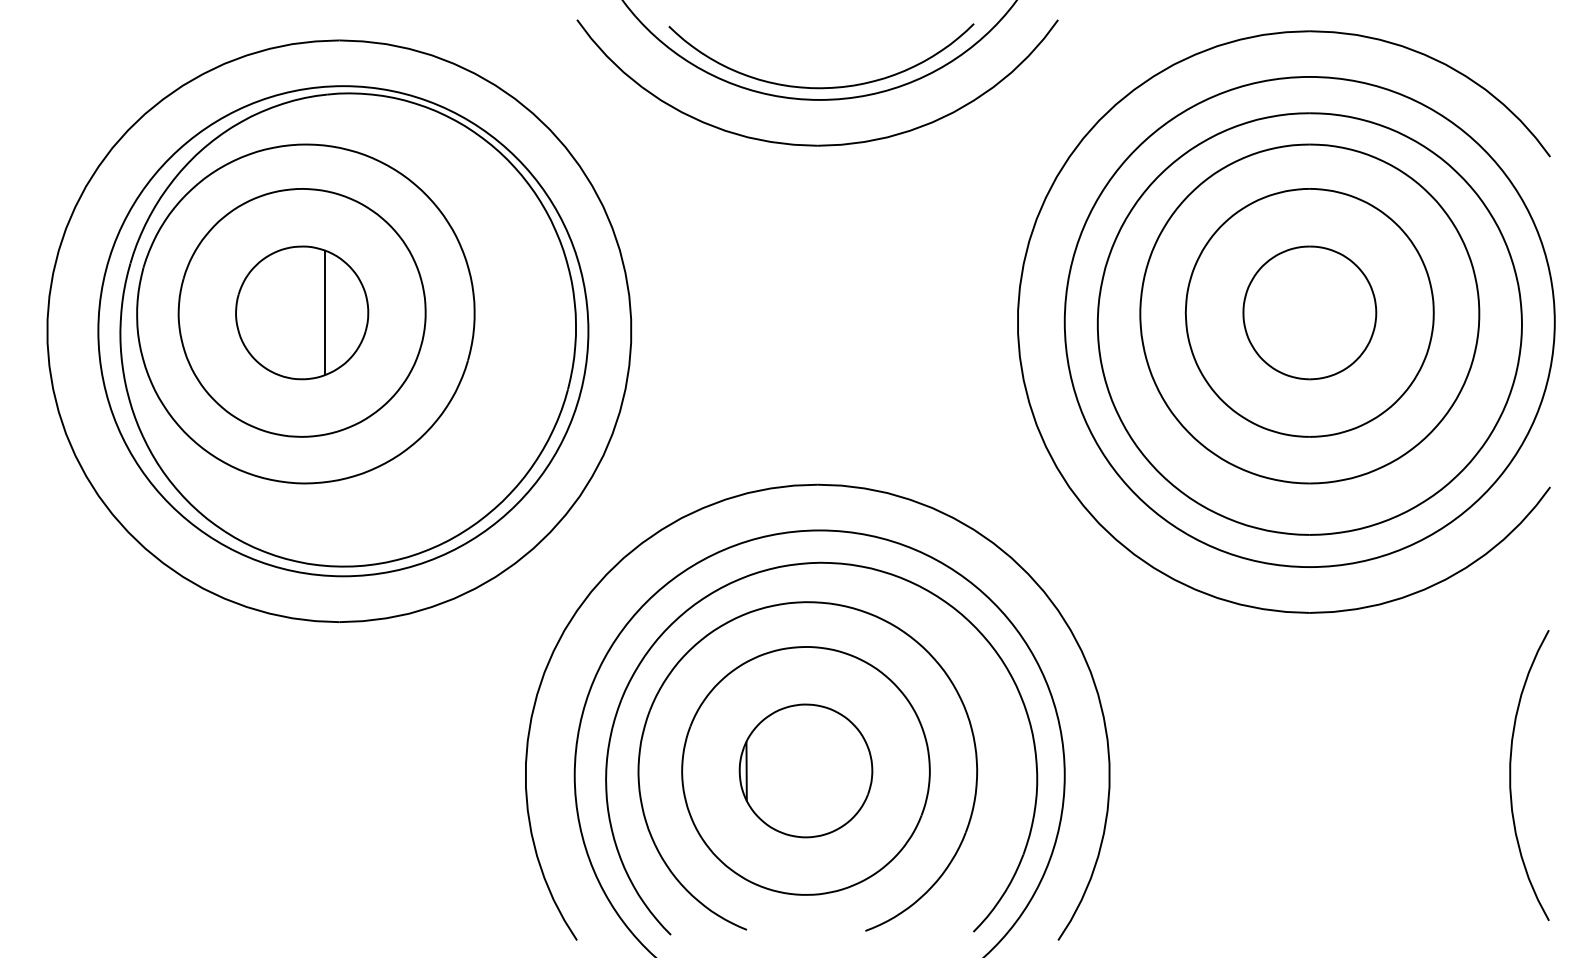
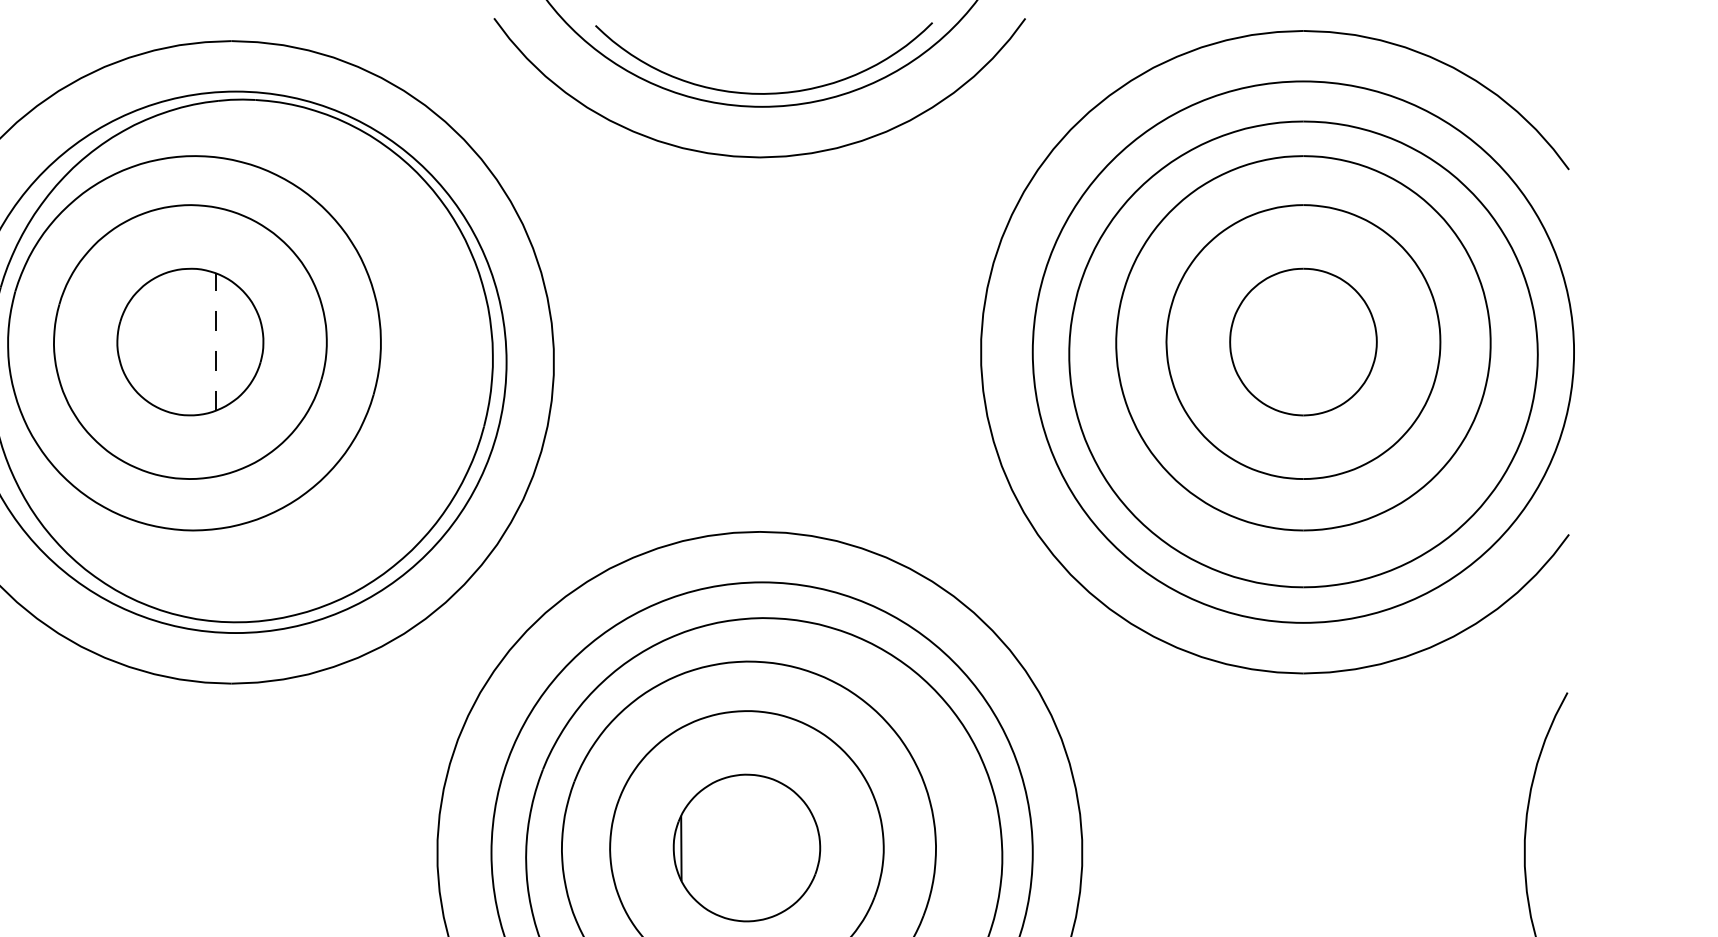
line: (325, 312) -> (216, 341), solid -> dashed

